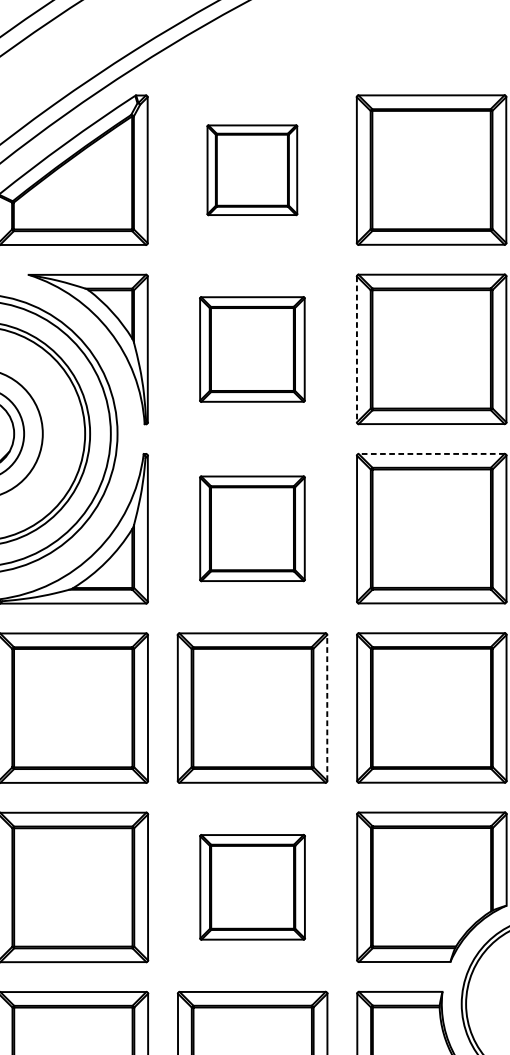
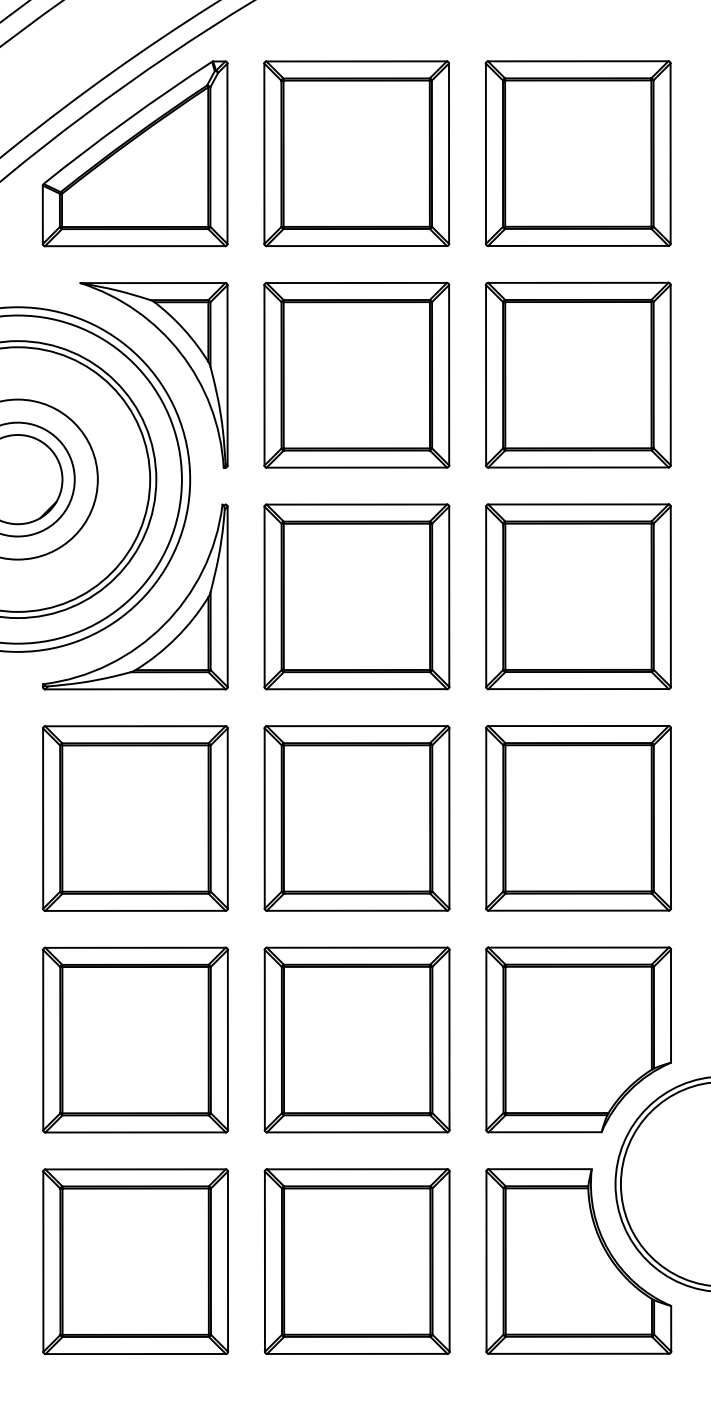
part: (252, 169) -> (356, 153), size x1.67
part: (252, 349) -> (356, 375), size x1.43
line: (357, 349) -> (486, 375), dashed -> solid
line: (430, 454) -> (577, 504), dashed -> solid
part: (252, 528) -> (356, 596), size x1.43
line: (327, 707) -> (449, 817), dashed -> solid
part: (252, 886) -> (356, 1039), size x1.43

